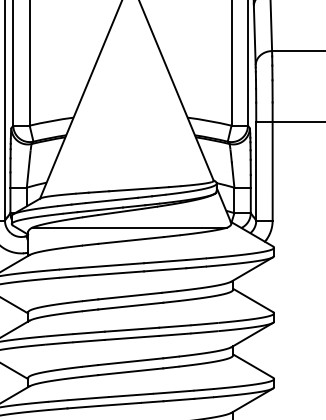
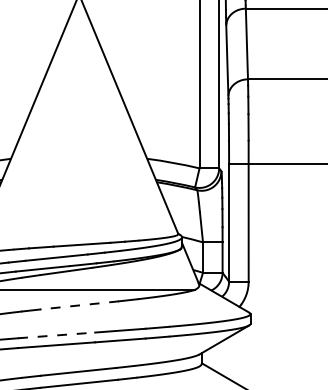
line: (130, 240) -> (78, 305), solid -> dashed
line: (112, 265) -> (57, 335), solid -> dashed

